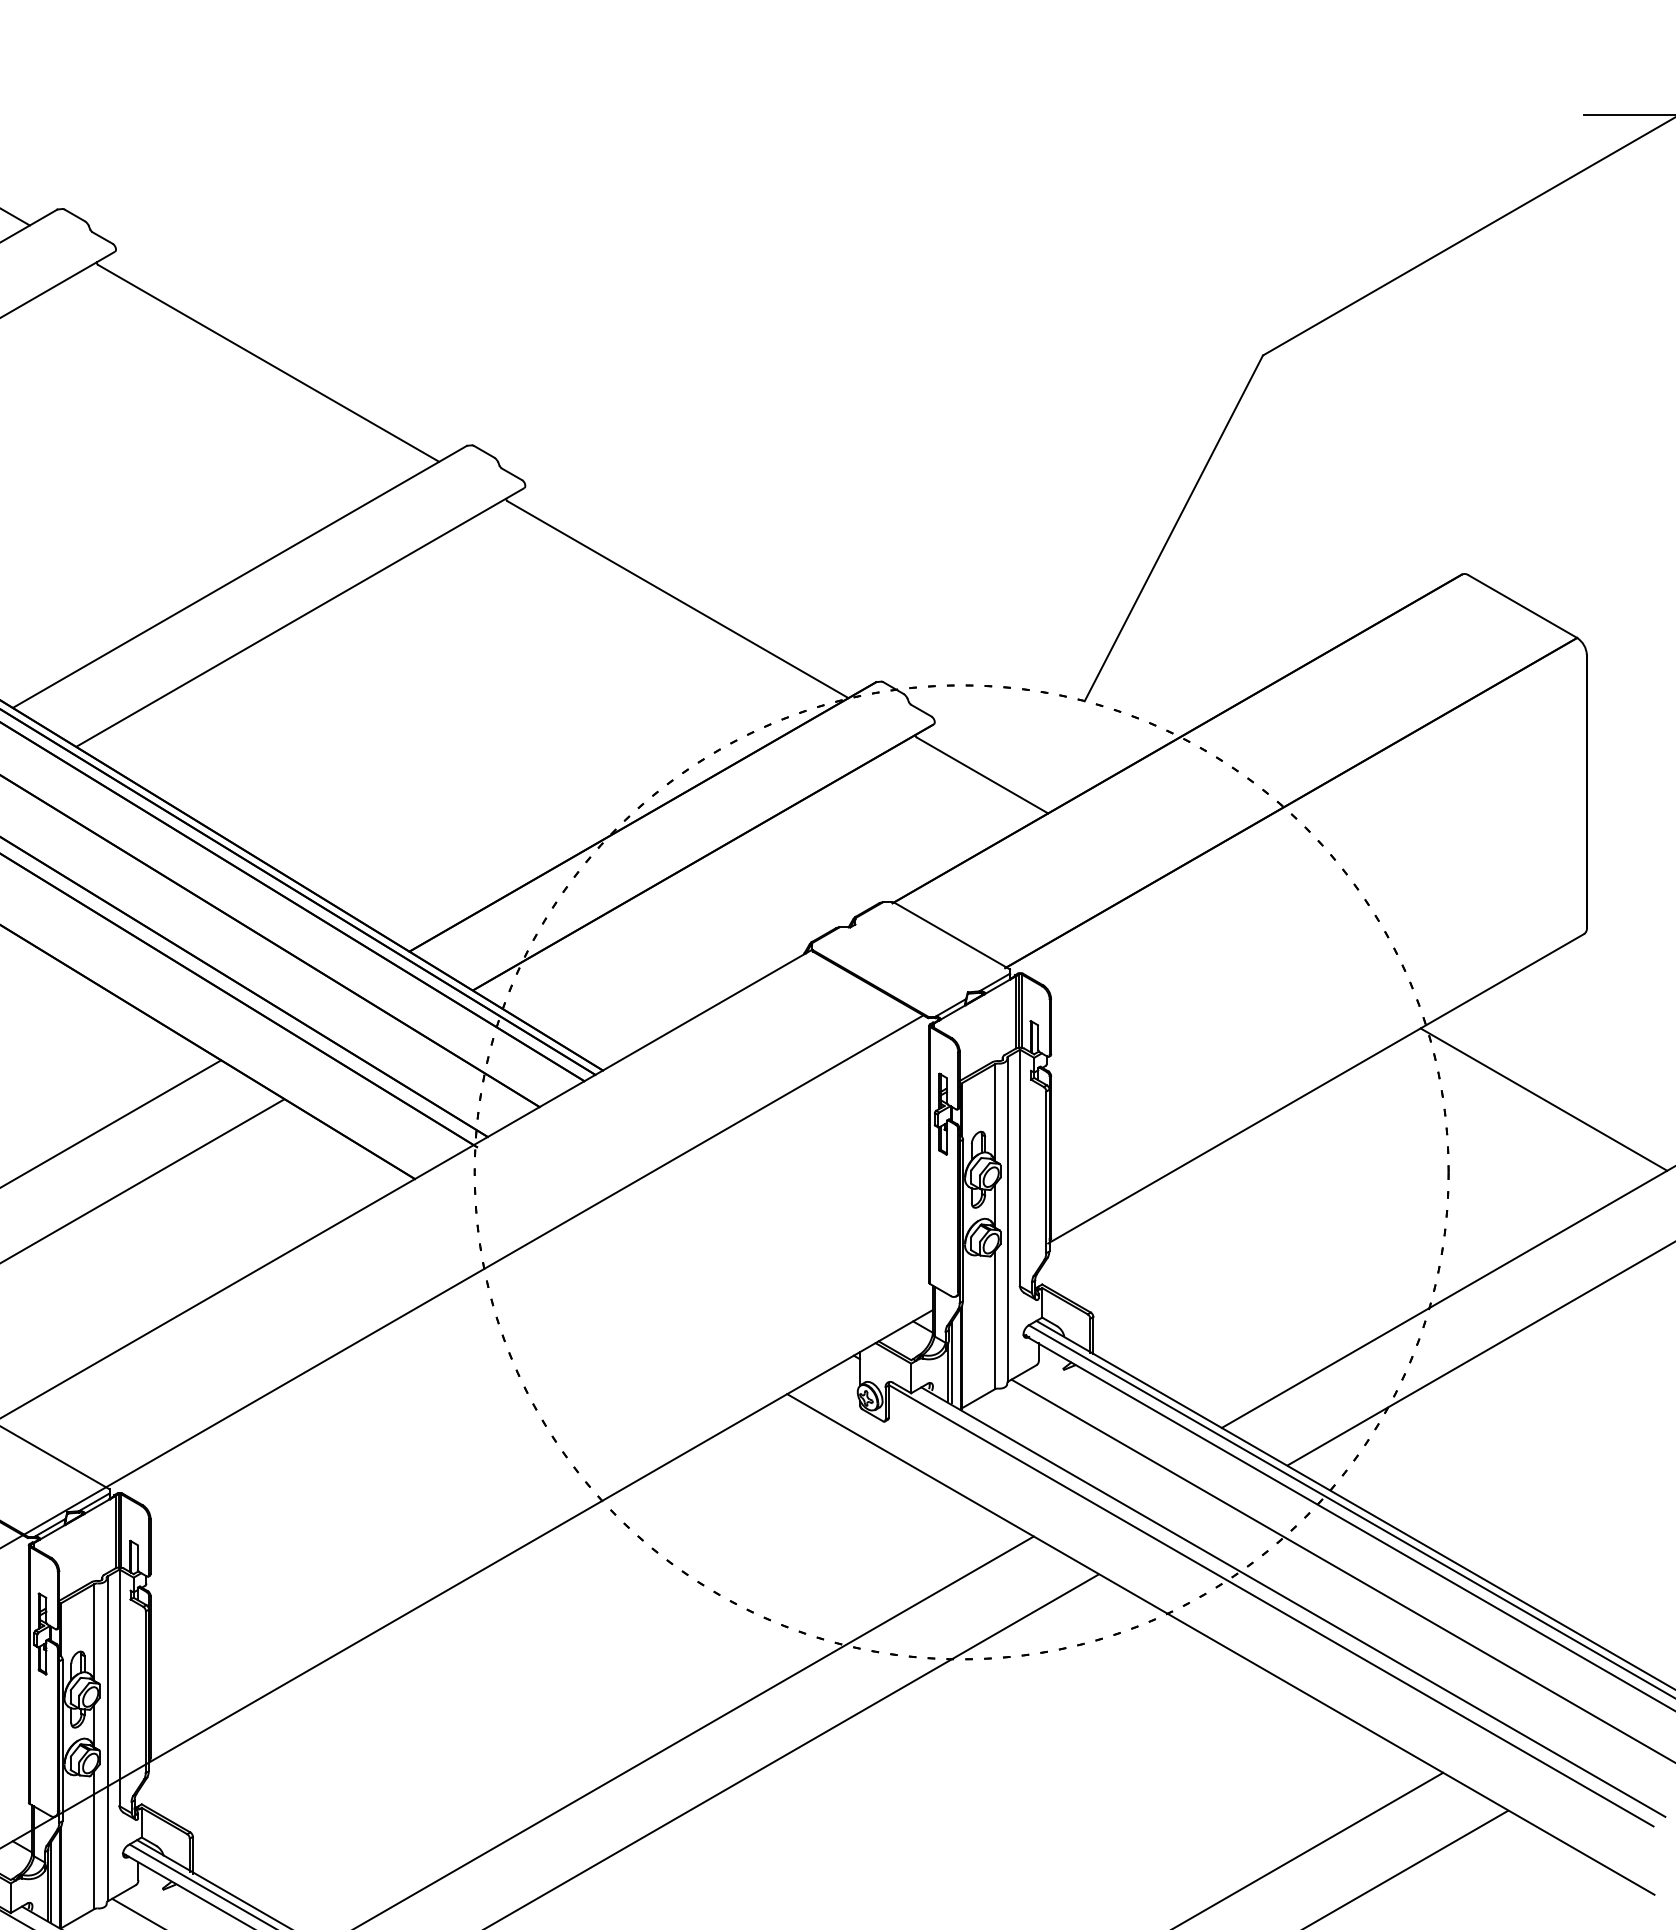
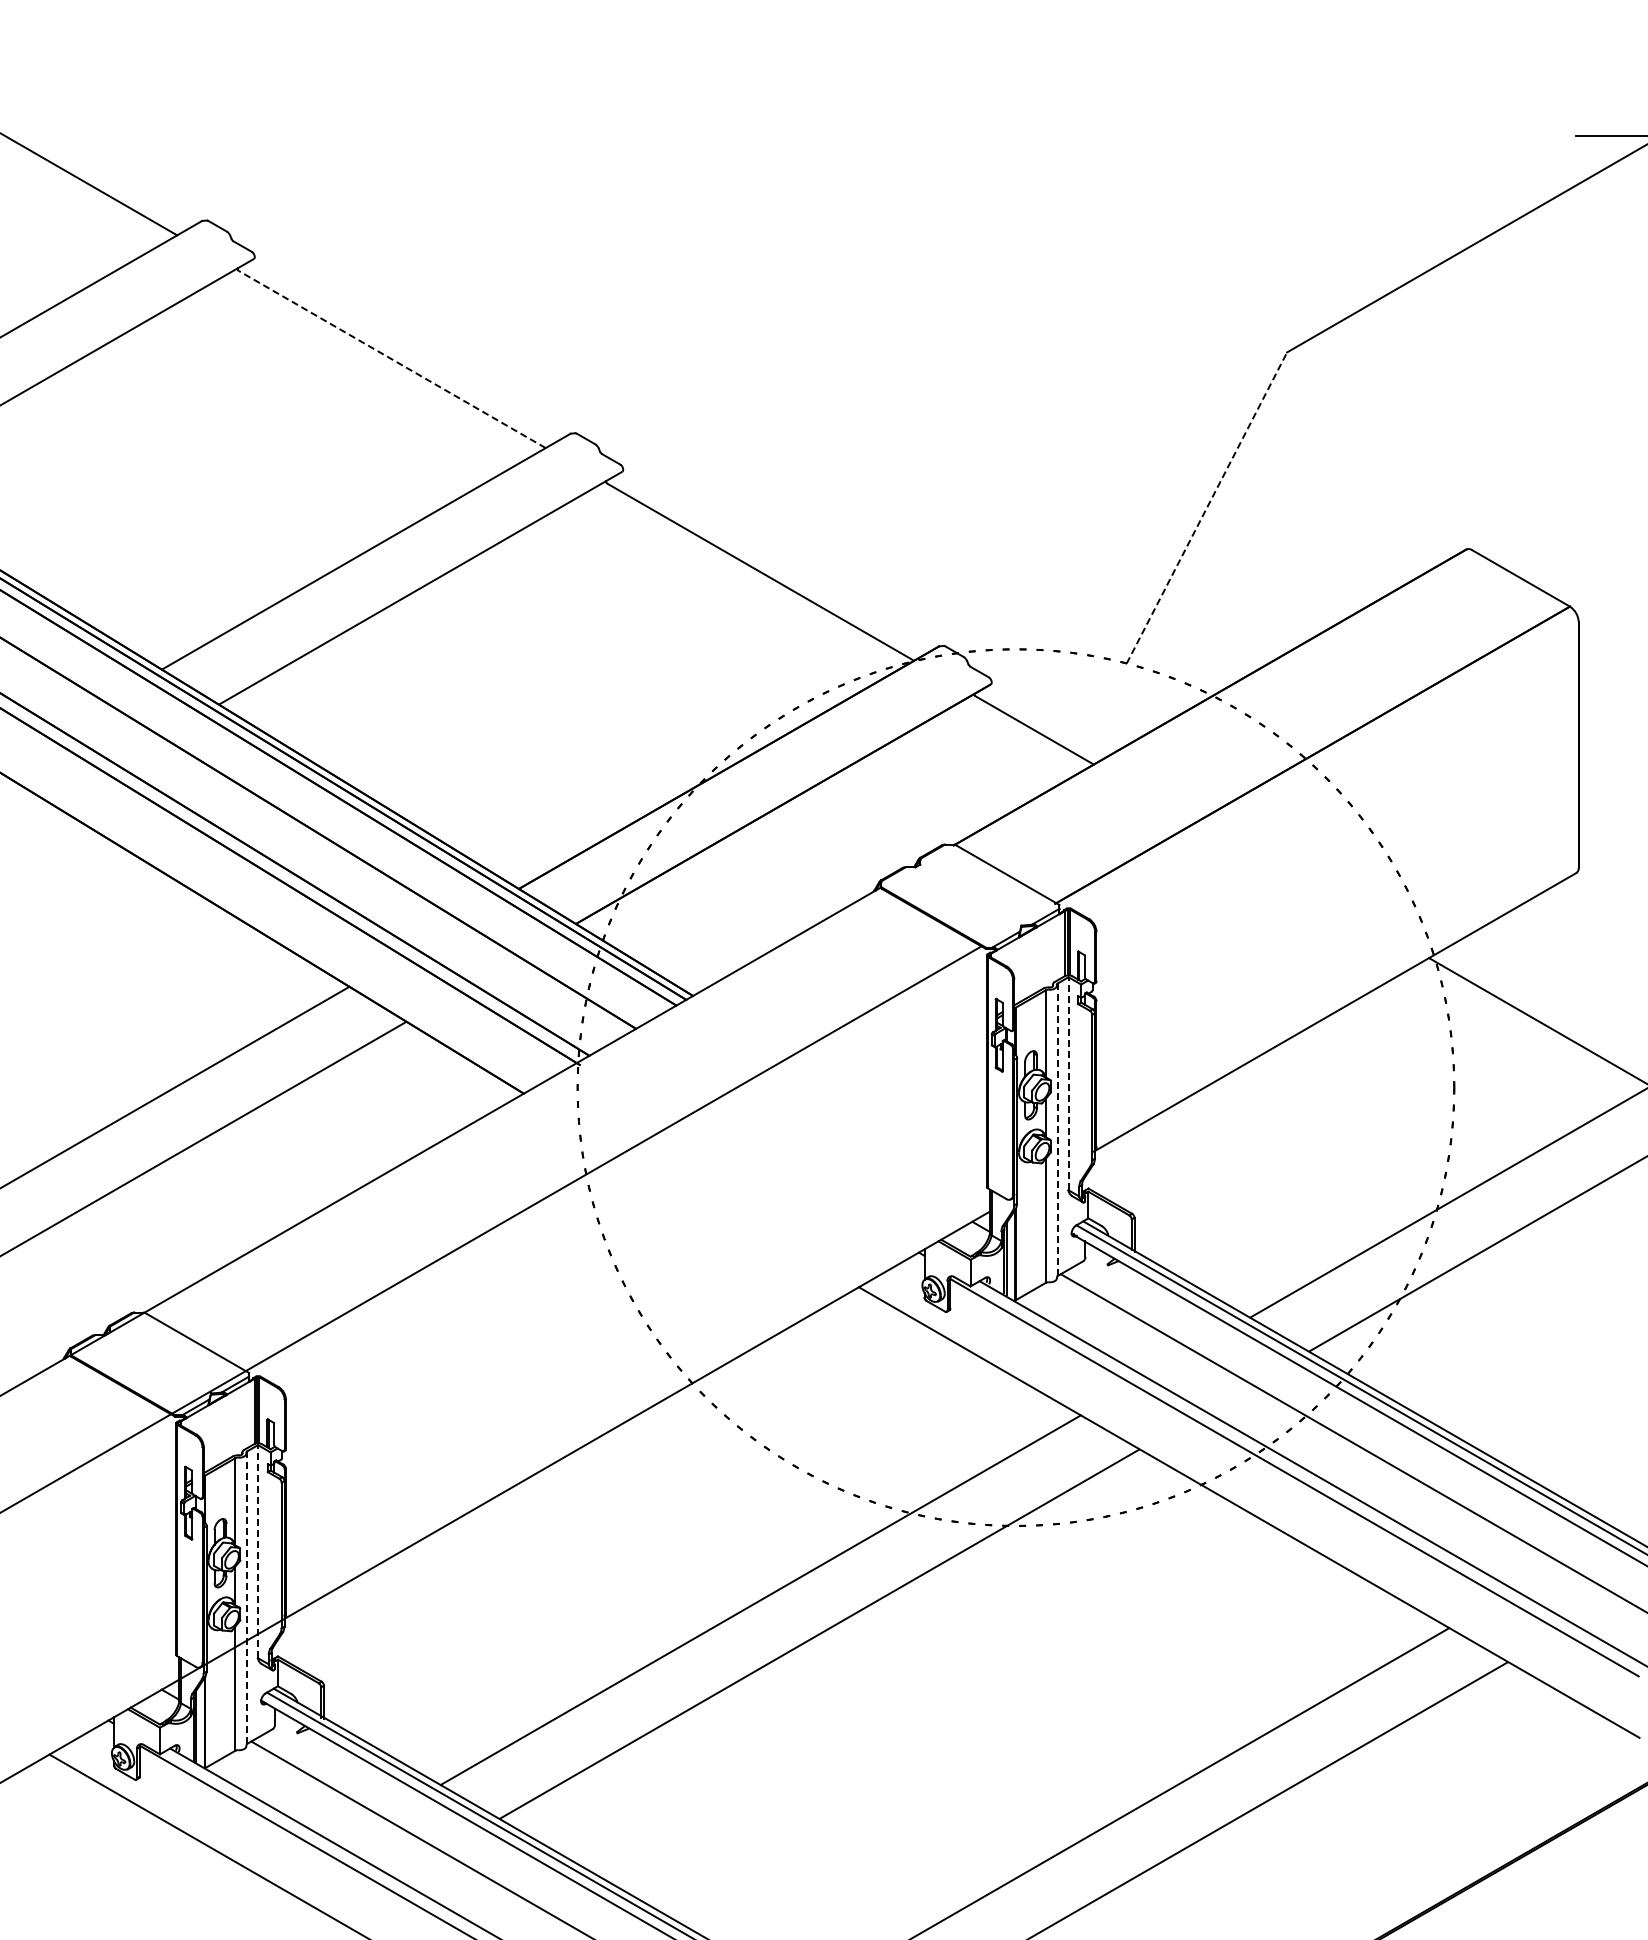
line: (267, 363) -> (391, 359), solid -> dashed
line: (1174, 527) -> (1207, 507), solid -> dashed
line: (1020, 1167) -> (1068, 1083), solid -> dashed
line: (1007, 1219) -> (1057, 1130), solid -> dashed
line: (120, 1687) -> (258, 1551), solid -> dashed
line: (107, 1739) -> (247, 1598), solid -> dashed

